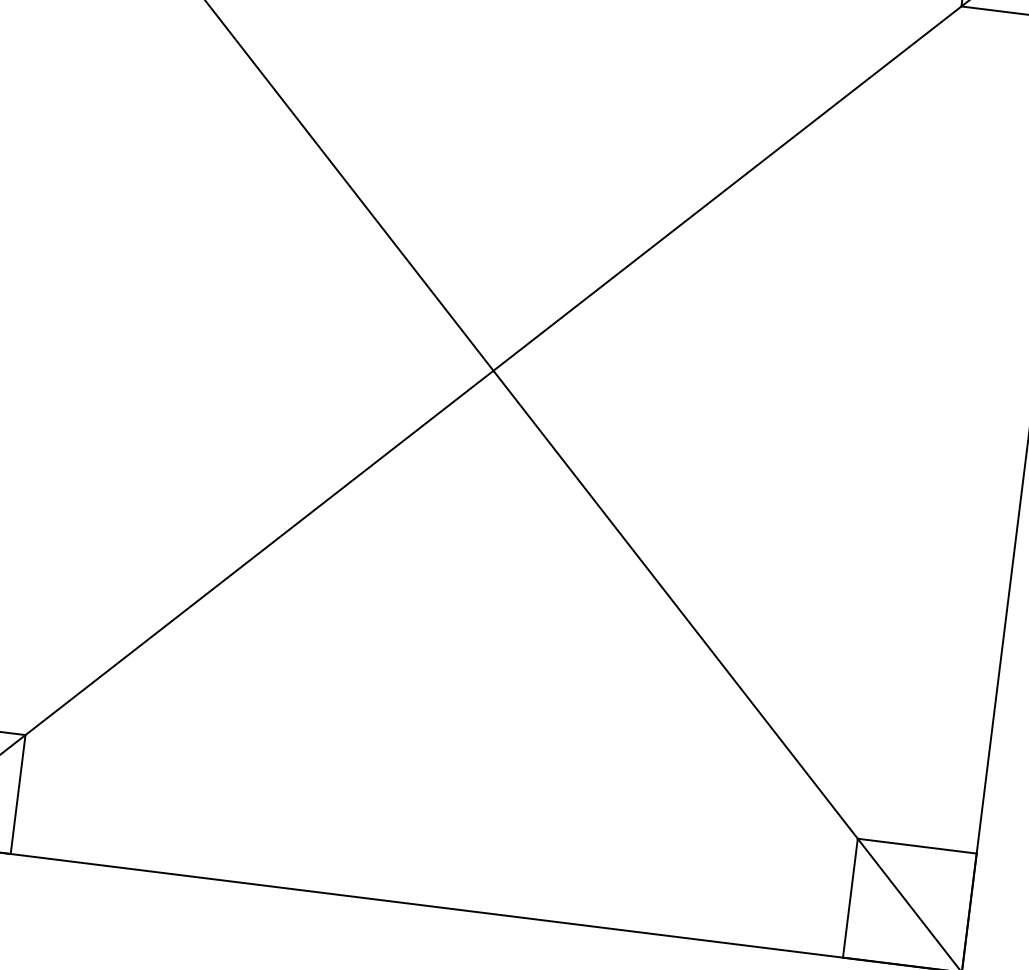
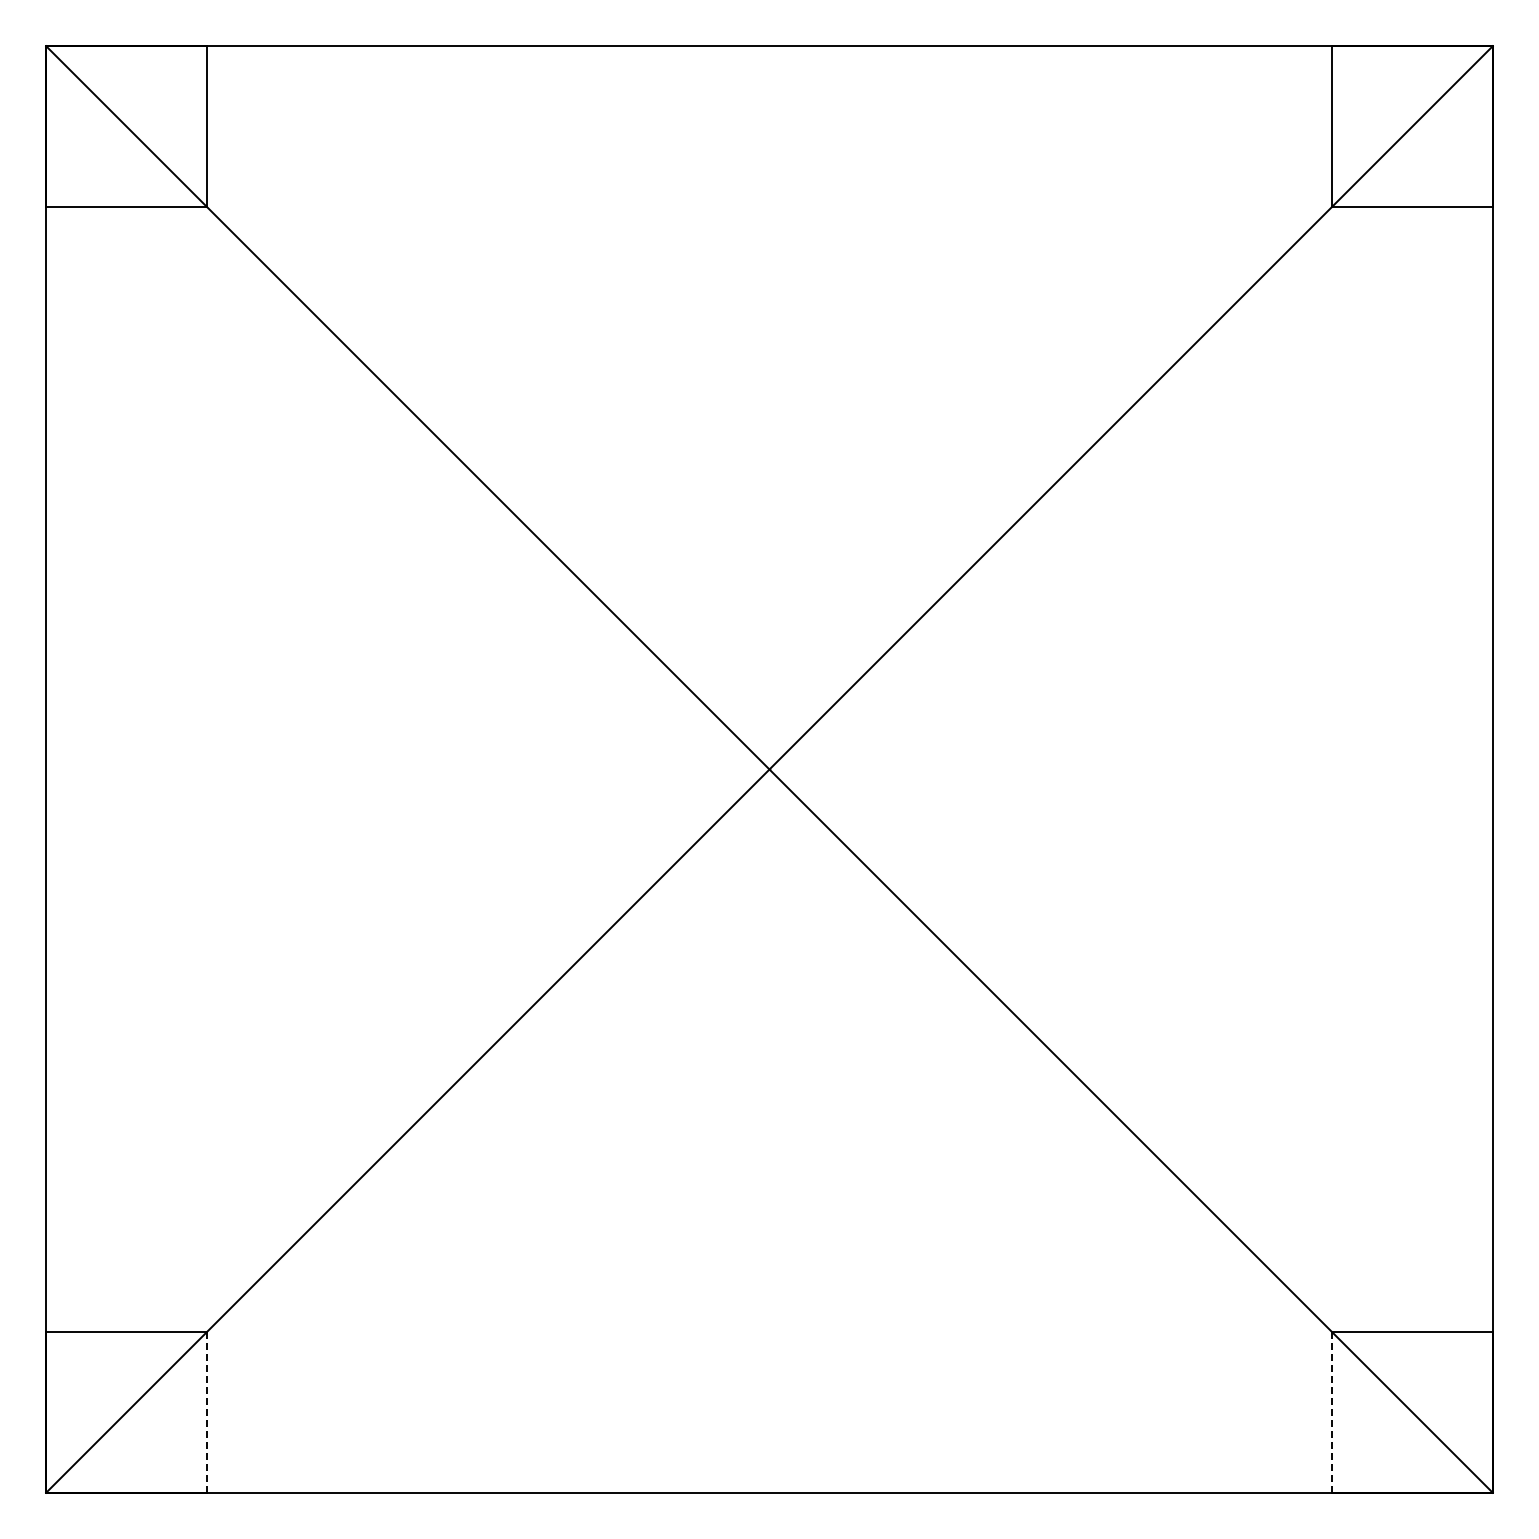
line: (17, 793) -> (206, 1411), solid -> dashed
line: (850, 898) -> (1332, 1412), solid -> dashed

